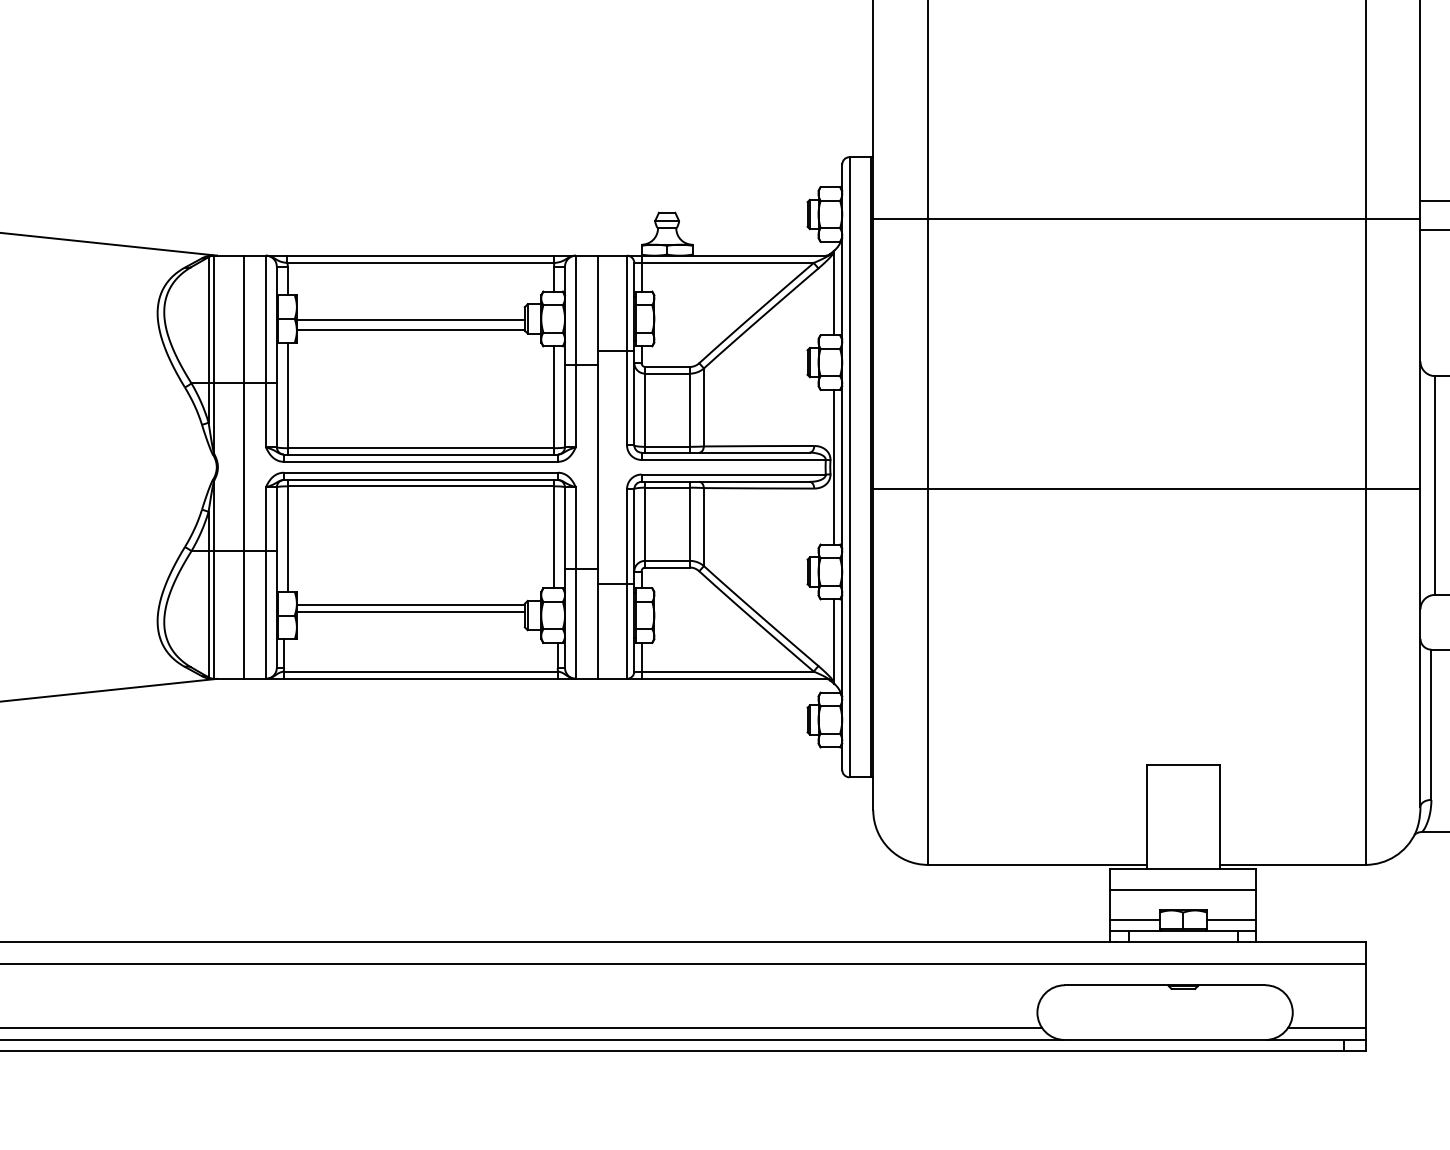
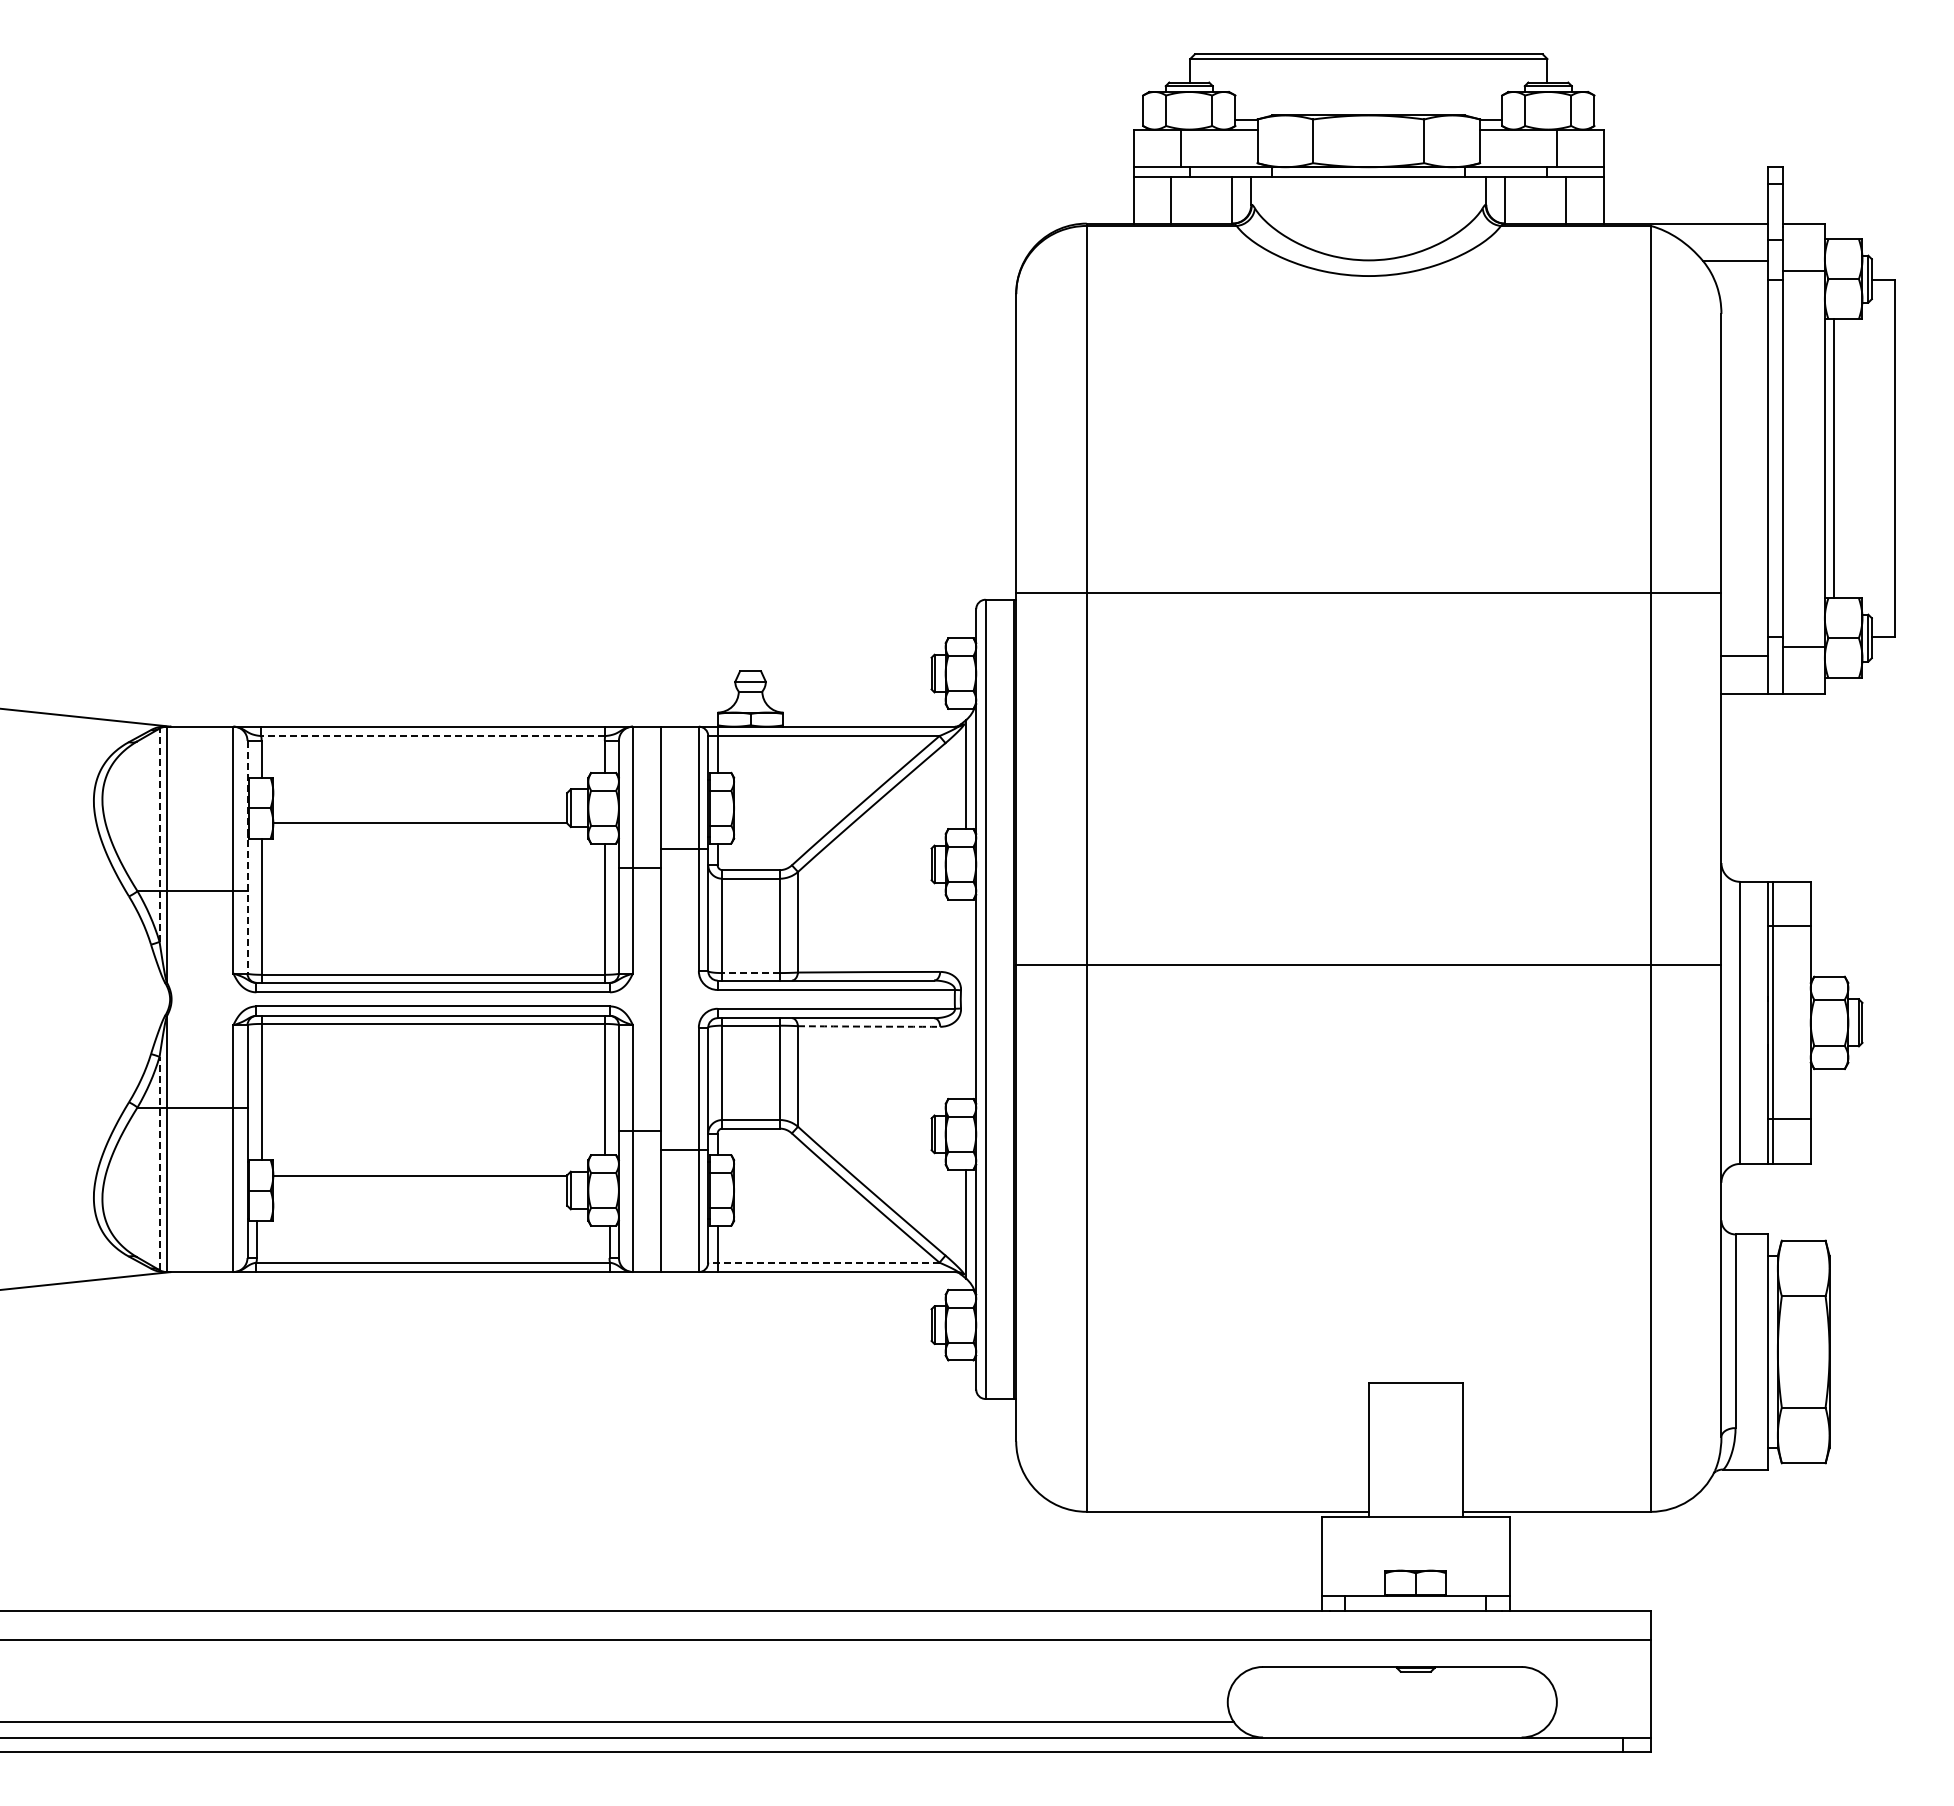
line: (1146, 219) -> (1368, 593), moved
line: (420, 263) -> (432, 736), solid -> dashed
line: (411, 319) -> (420, 809), removed
line: (208, 340) -> (159, 835), solid -> dashed
line: (276, 357) -> (247, 857), solid -> dashed
line: (667, 447) -> (751, 973), solid -> dashed
line: (244, 467) -> (205, 999), removed
line: (834, 467) -> (966, 999), removed
arc: (759, 488) -> (869, 1026), solid -> dashed
line: (1146, 489) -> (1368, 964), moved
line: (208, 594) -> (159, 1163), solid -> dashed
line: (411, 611) -> (420, 1185), removed
line: (723, 671) -> (823, 1262), solid -> dashed
line: (1183, 890) -> (1415, 1544), removed
line: (1134, 919) -> (1353, 1582), removed
line: (1231, 919) -> (1477, 1582), removed
line: (1326, 1028) -> (1600, 1722), removed

